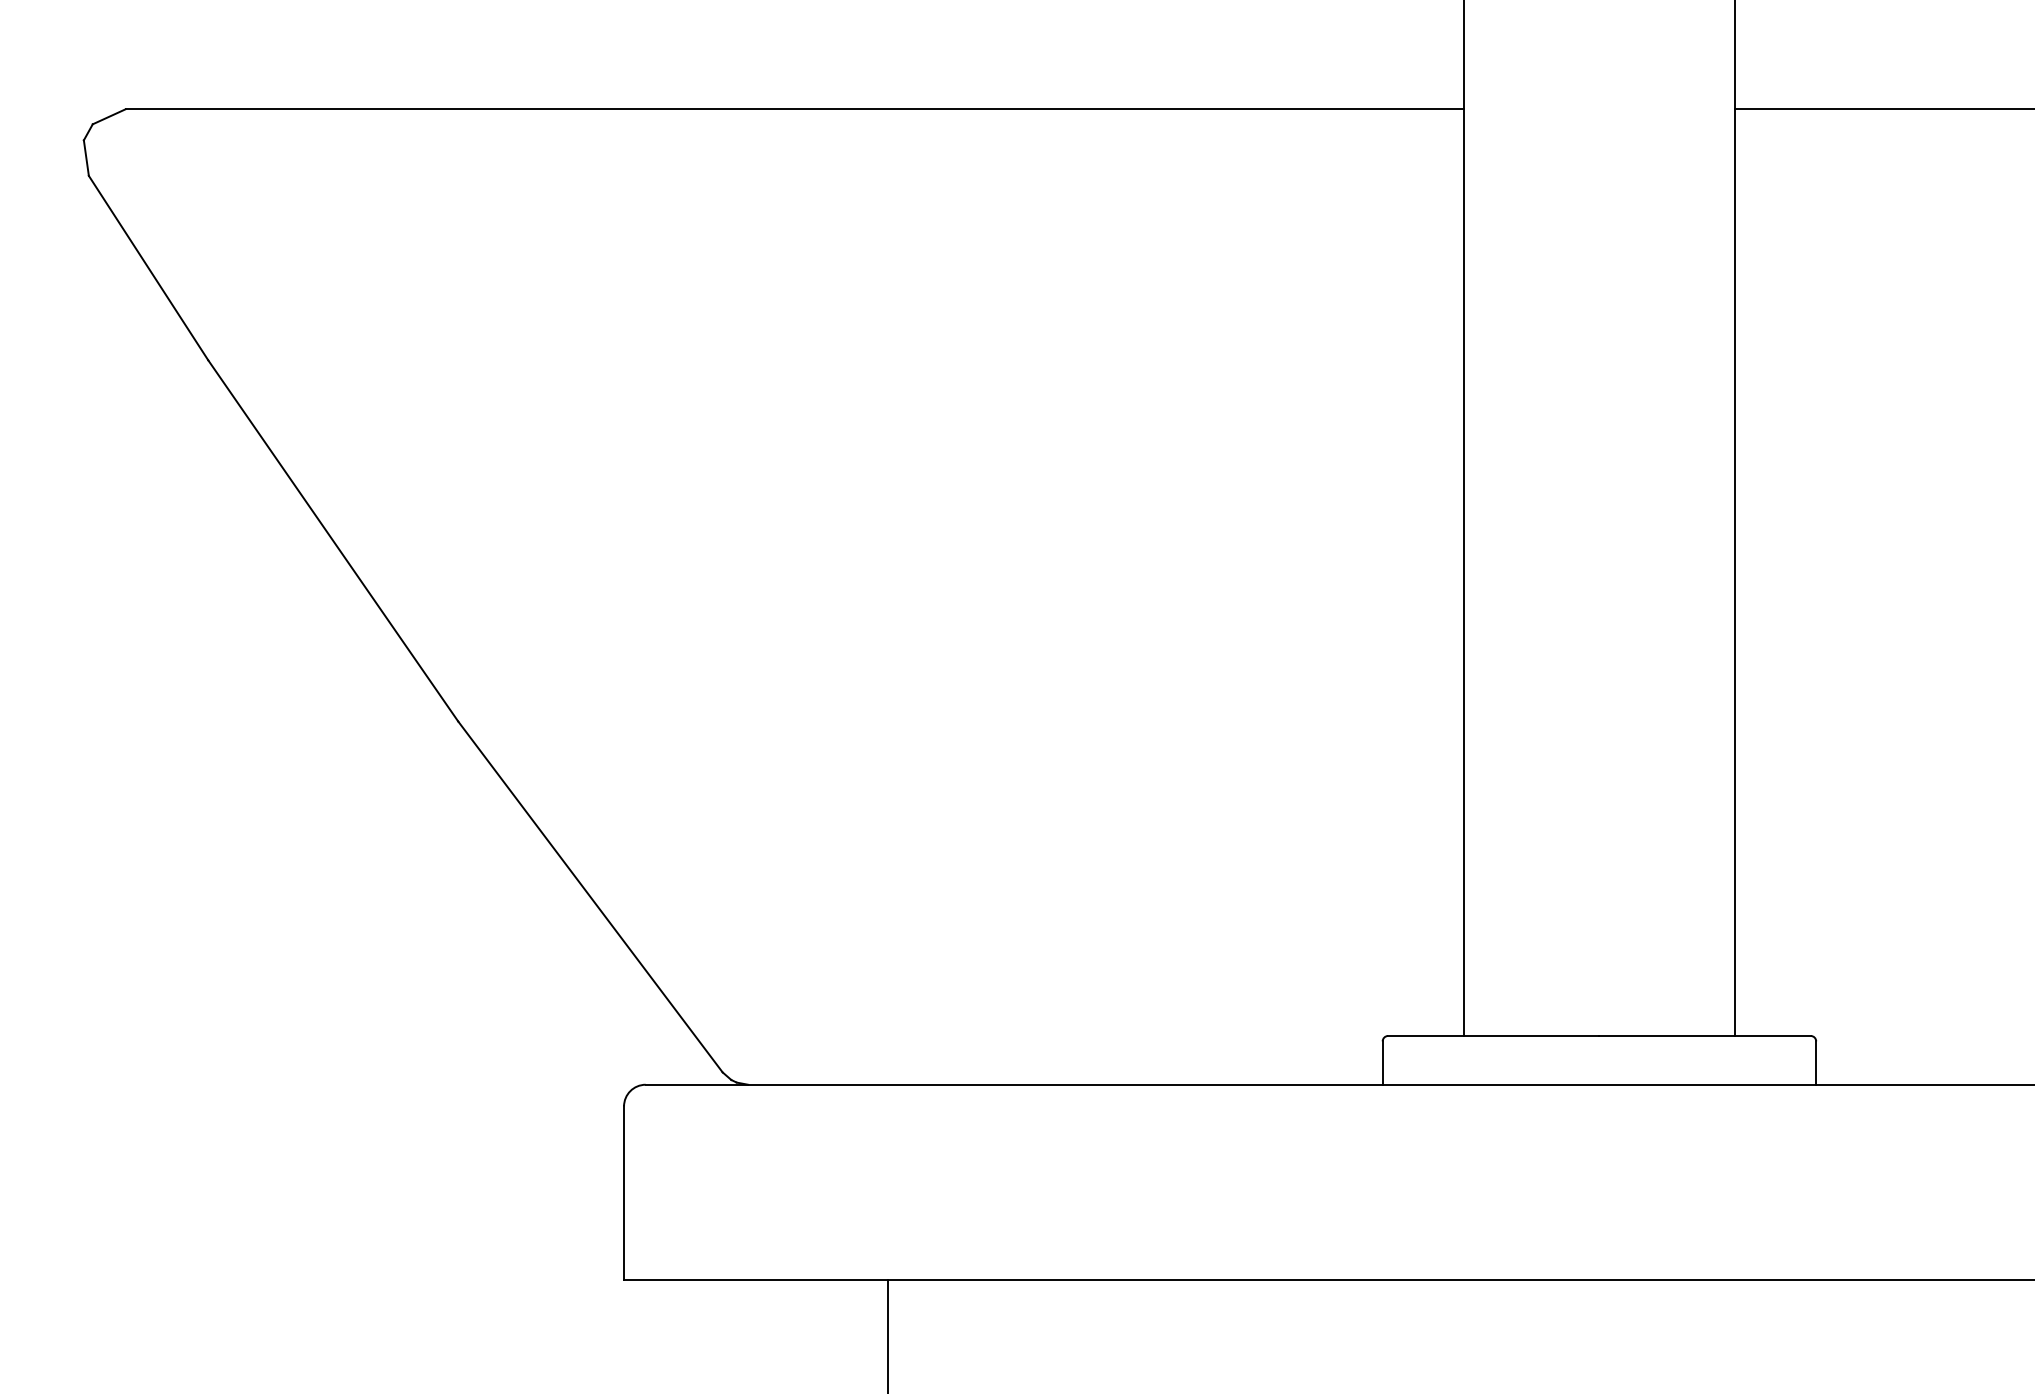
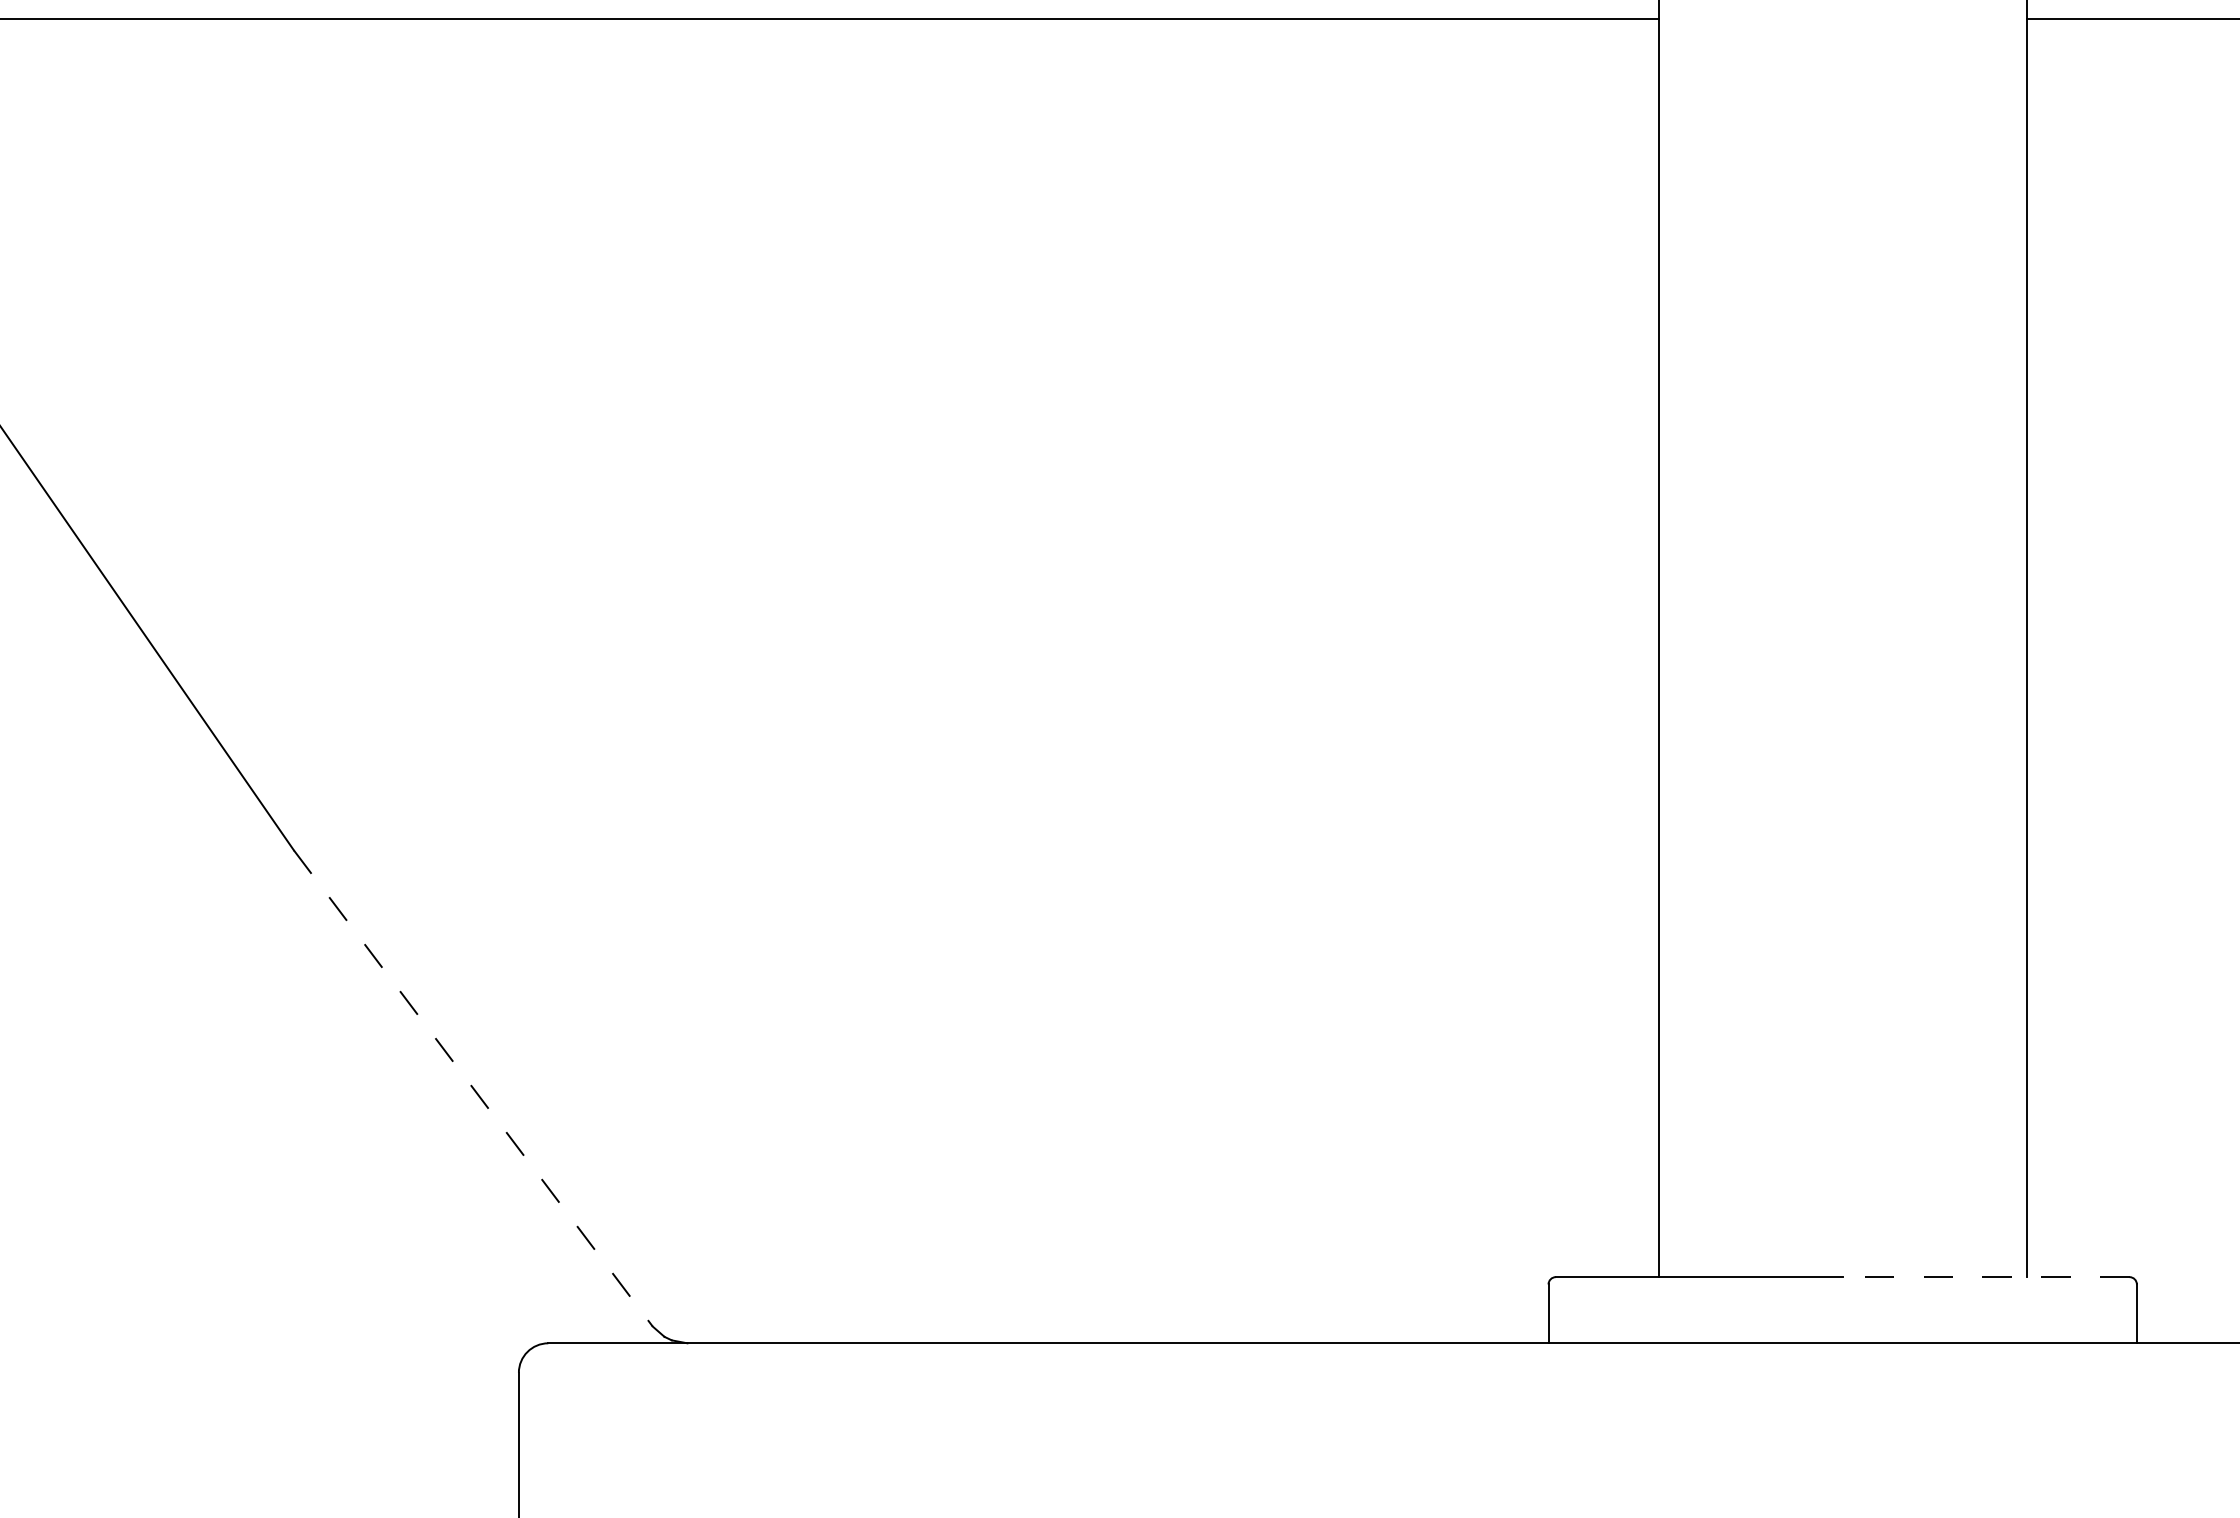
line: (590, 896) -> (473, 1087), solid -> dashed
line: (1705, 1035) -> (1986, 1276), solid -> dashed

